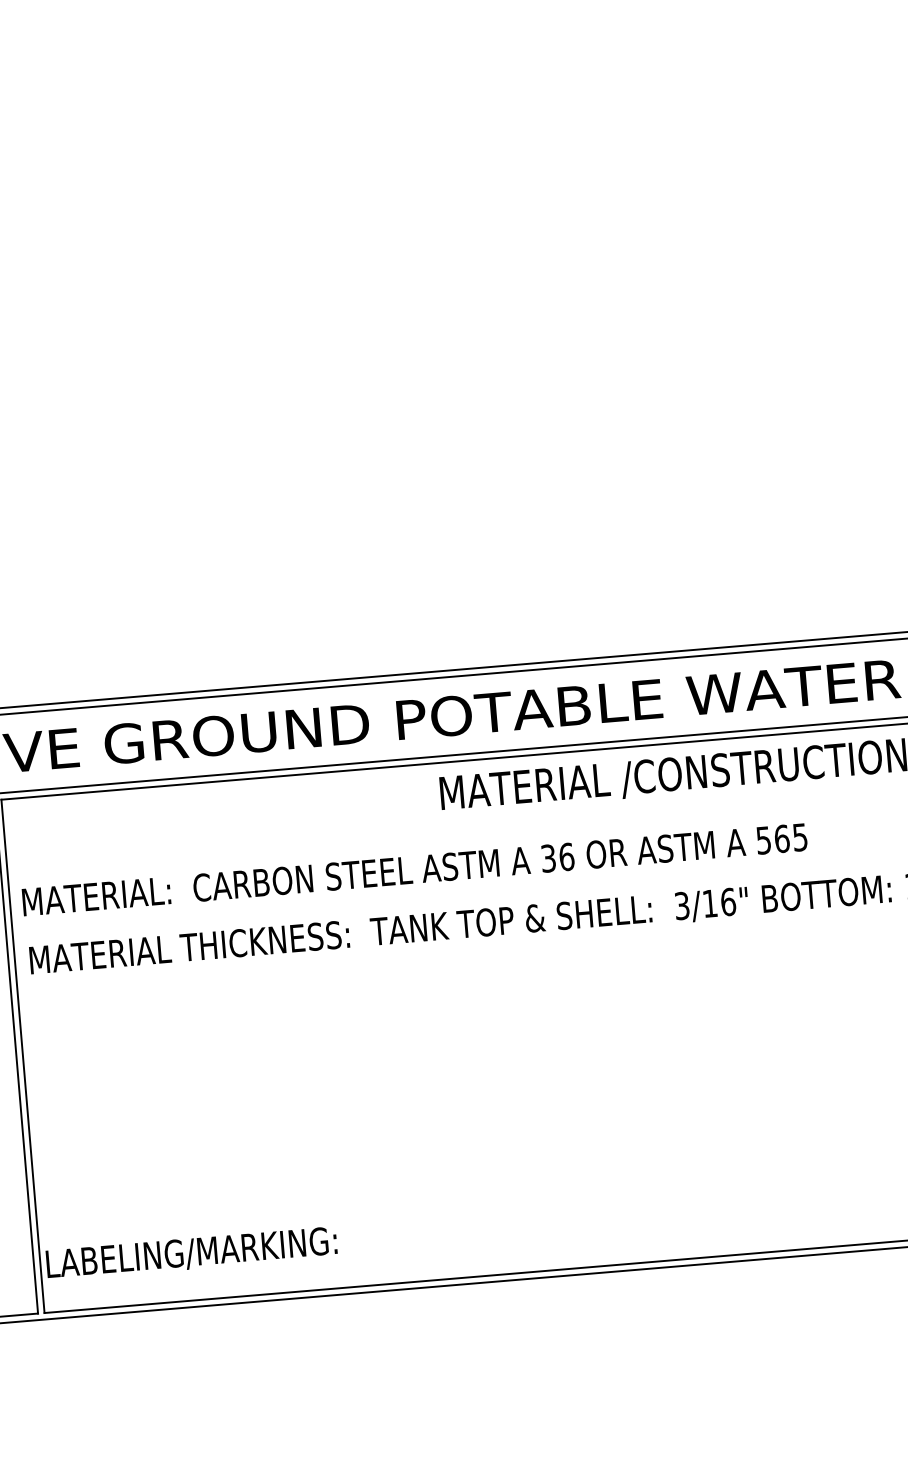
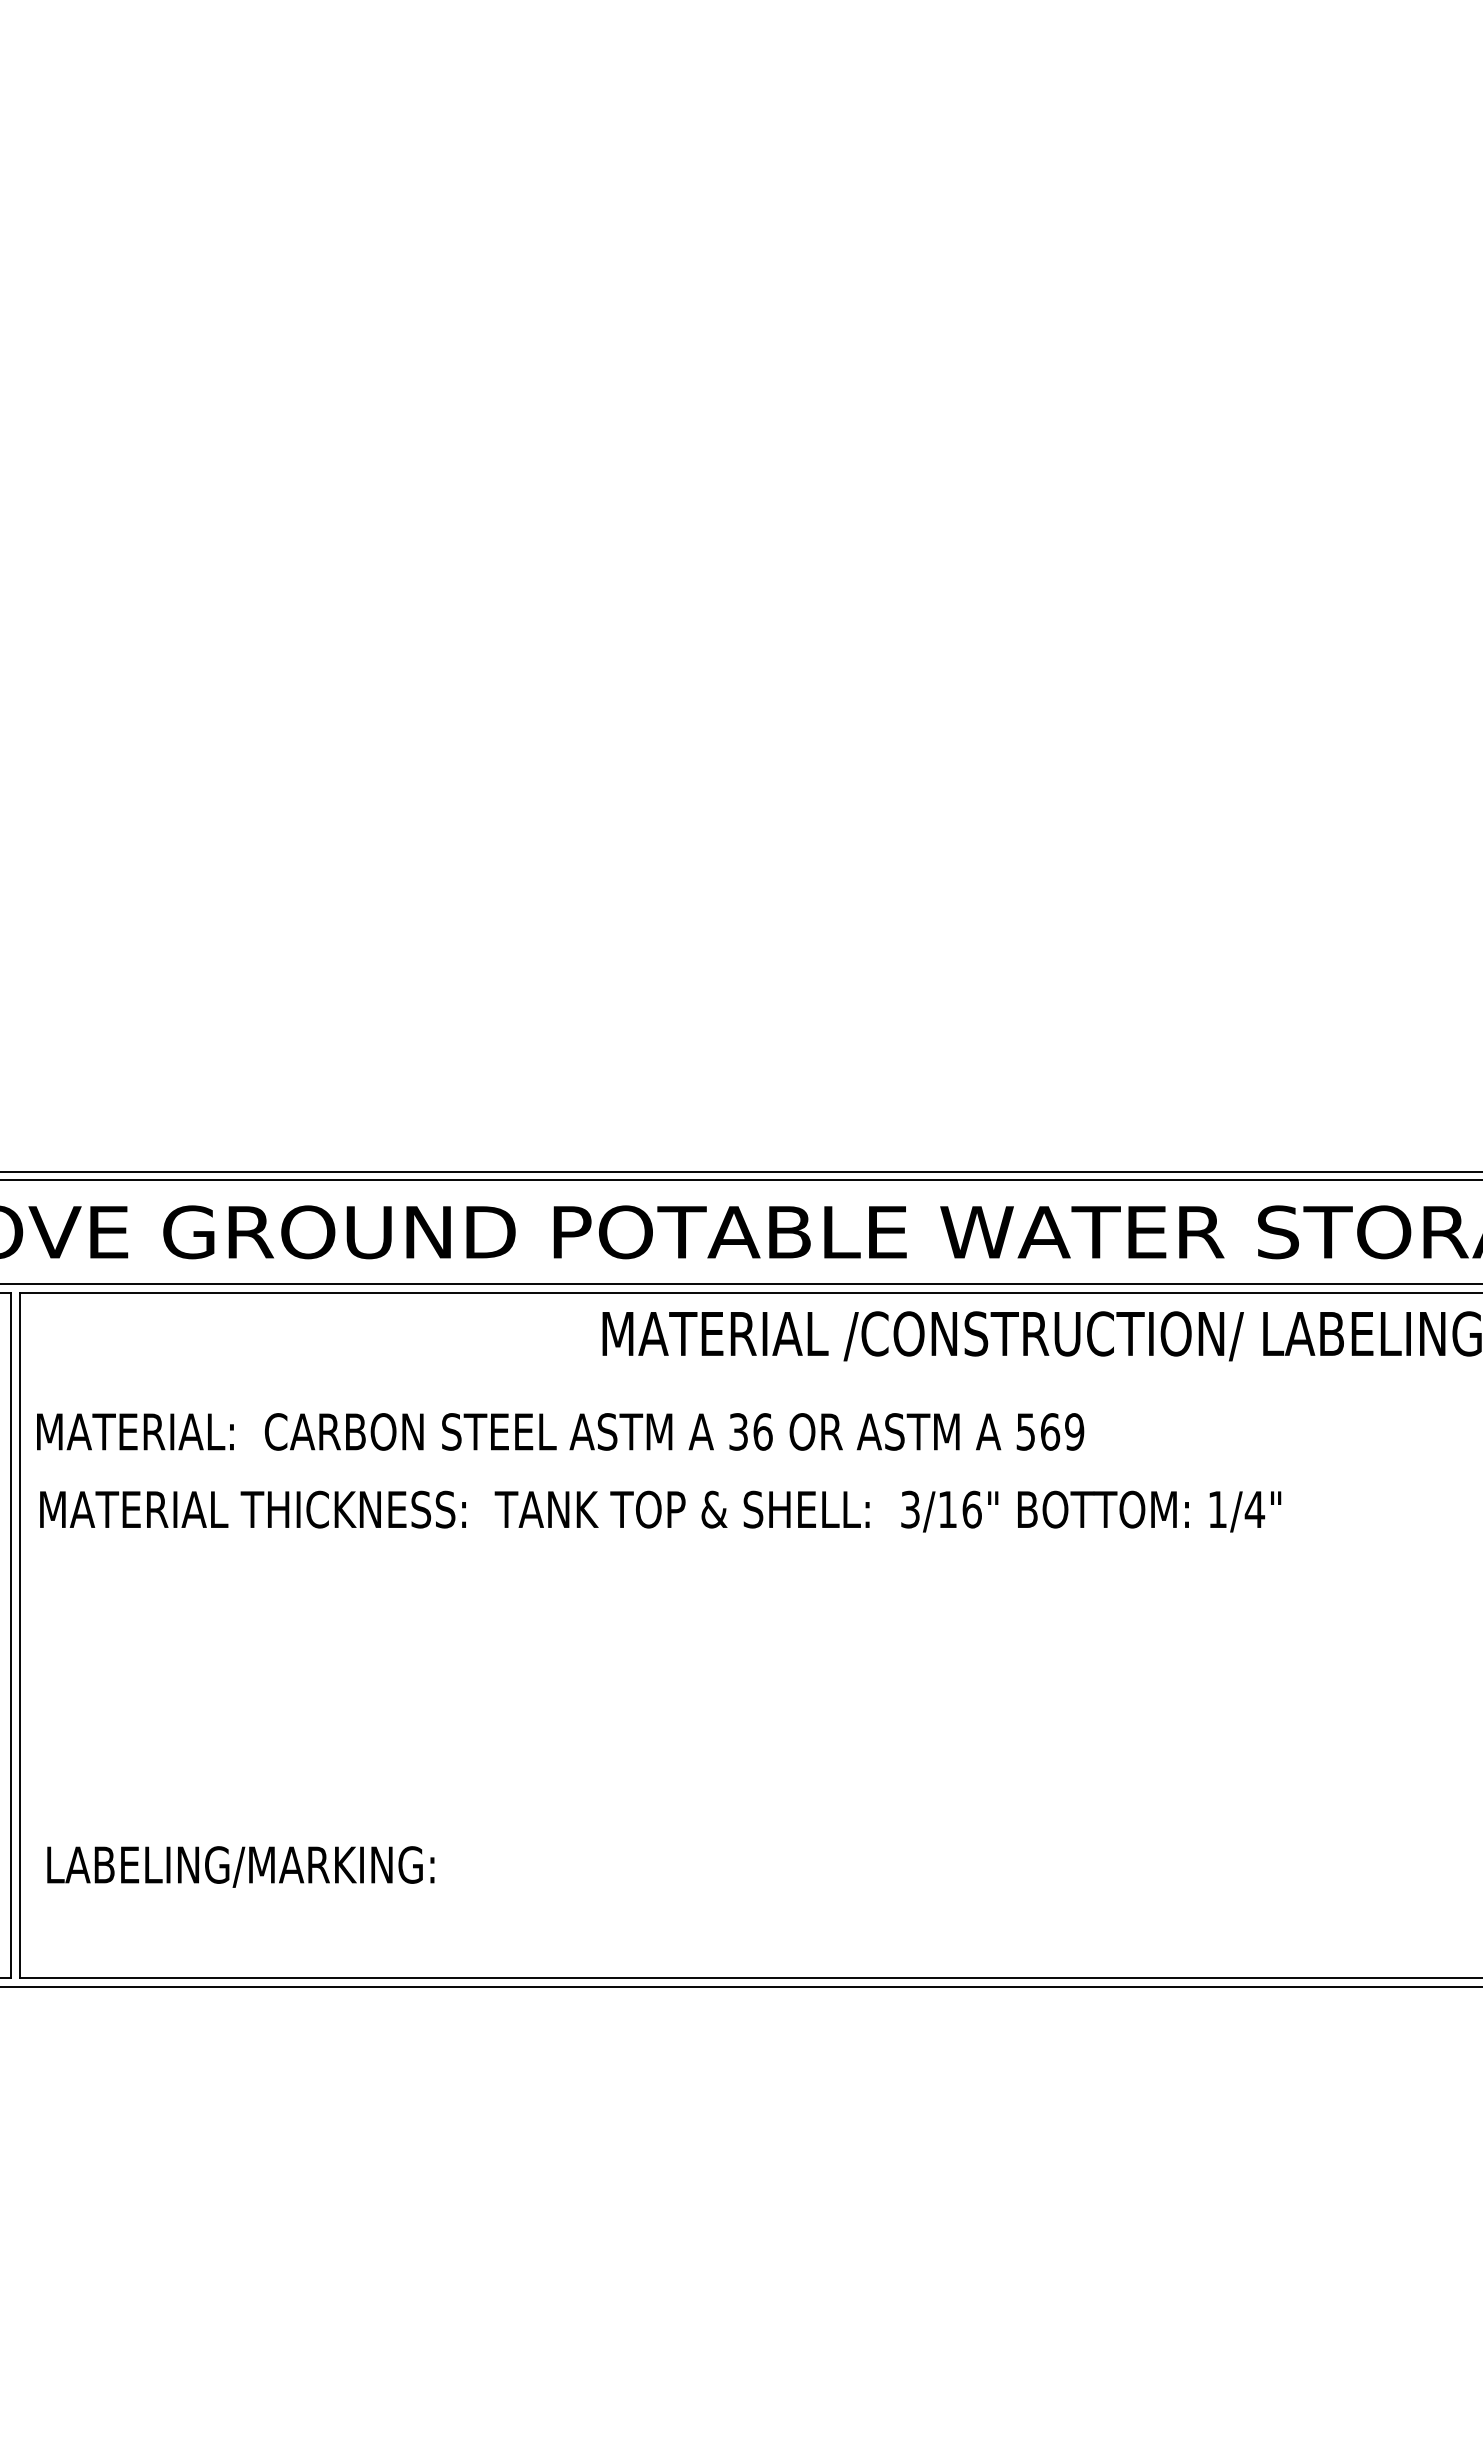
text: (800, 837) -> (1074, 1431), 565 -> 569
text: (191, 1253) -> (240, 1866), moved

